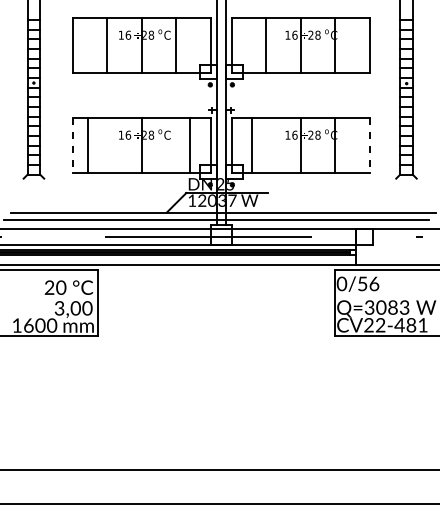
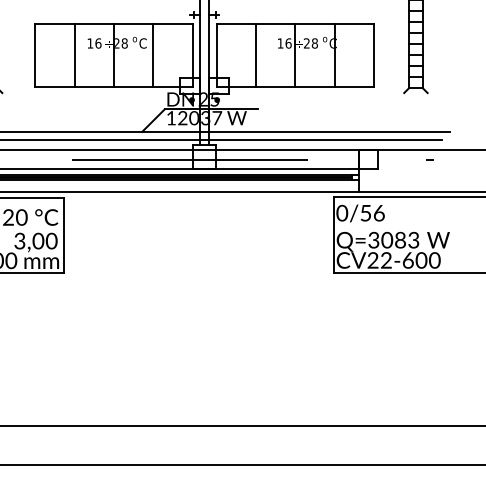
line: (73, 145) -> (35, 55), dashed -> solid
line: (88, 145) -> (74, 55), moved
line: (190, 145) -> (153, 55), moved
line: (252, 145) -> (256, 55), moved
line: (369, 145) -> (373, 55), dashed -> solid
text: (411, 325) -> (421, 260), CV22-481 -> CV22-600

